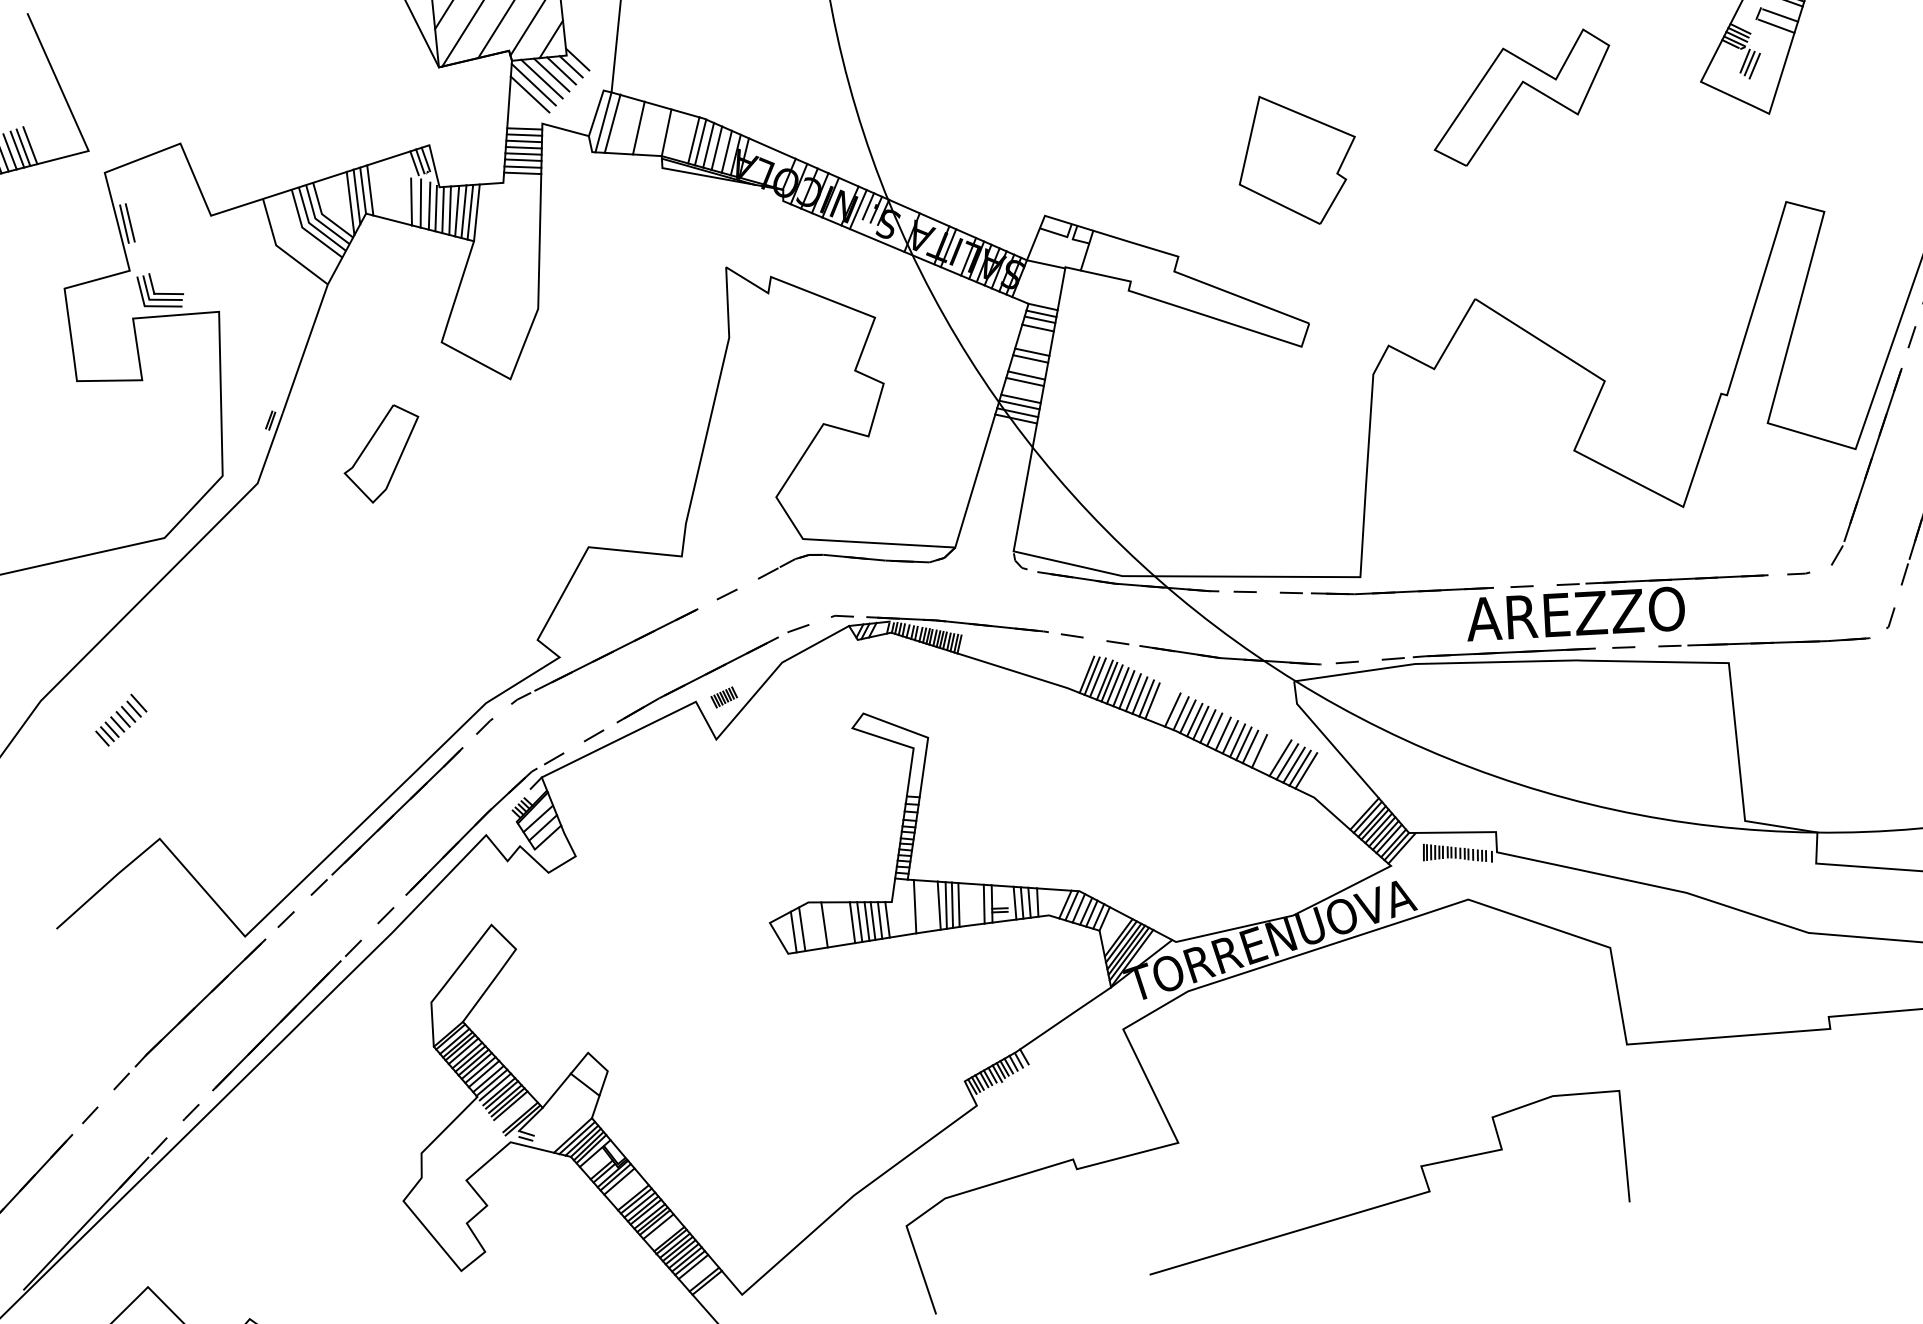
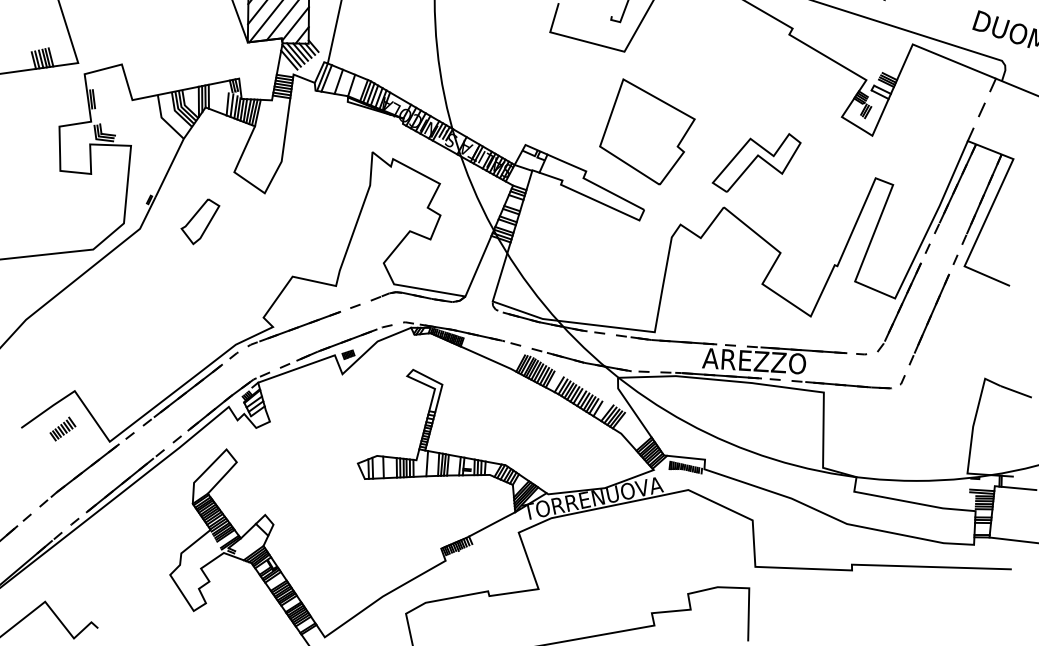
part: (1521, 96) -> (756, 162), moved
part: (1297, 158) -> (647, 131), size x1.67
part: (119, 719) -> (62, 428), moved

